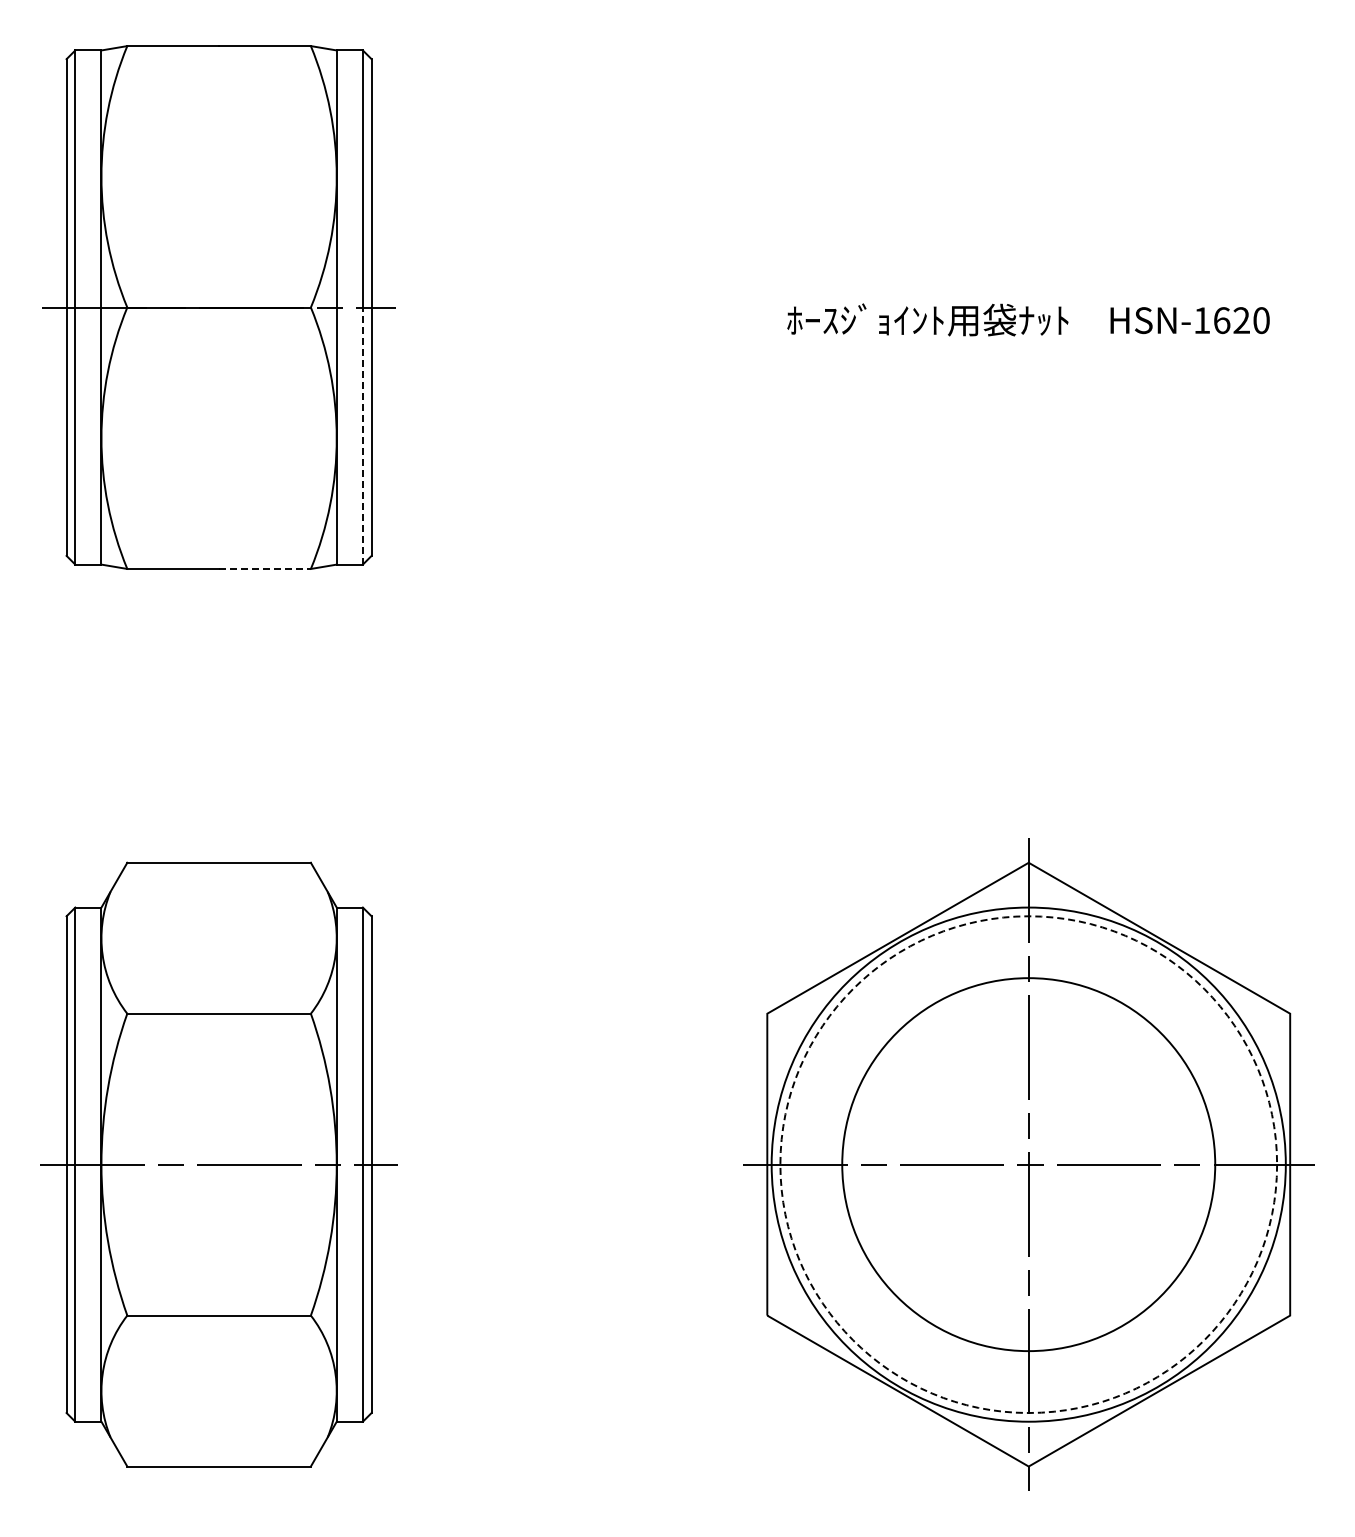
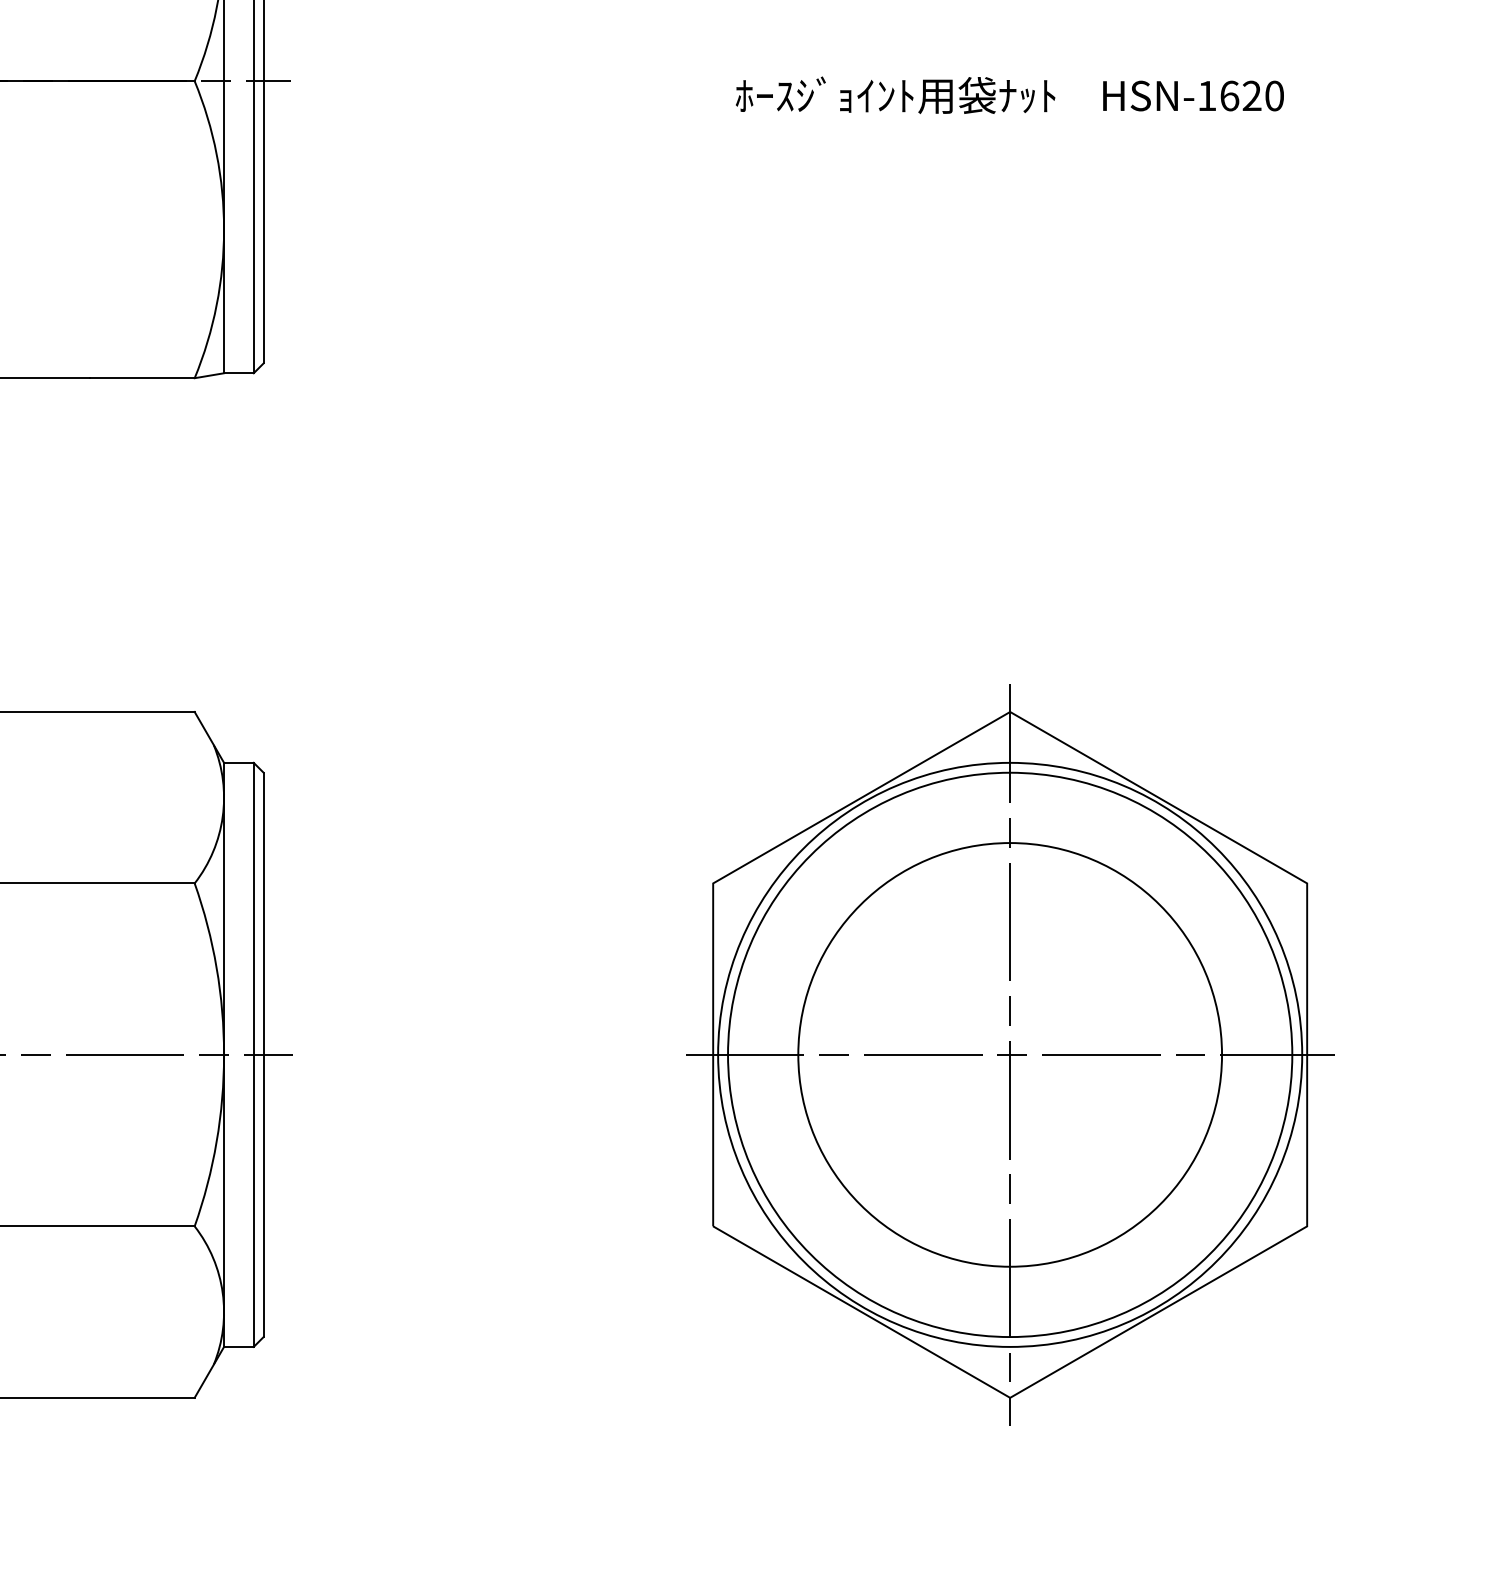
line: (362, 436) -> (253, 227), dashed -> solid
line: (265, 568) -> (143, 377), dashed -> solid
circle: (1028, 1164) -> (1009, 1054), dashed -> solid

